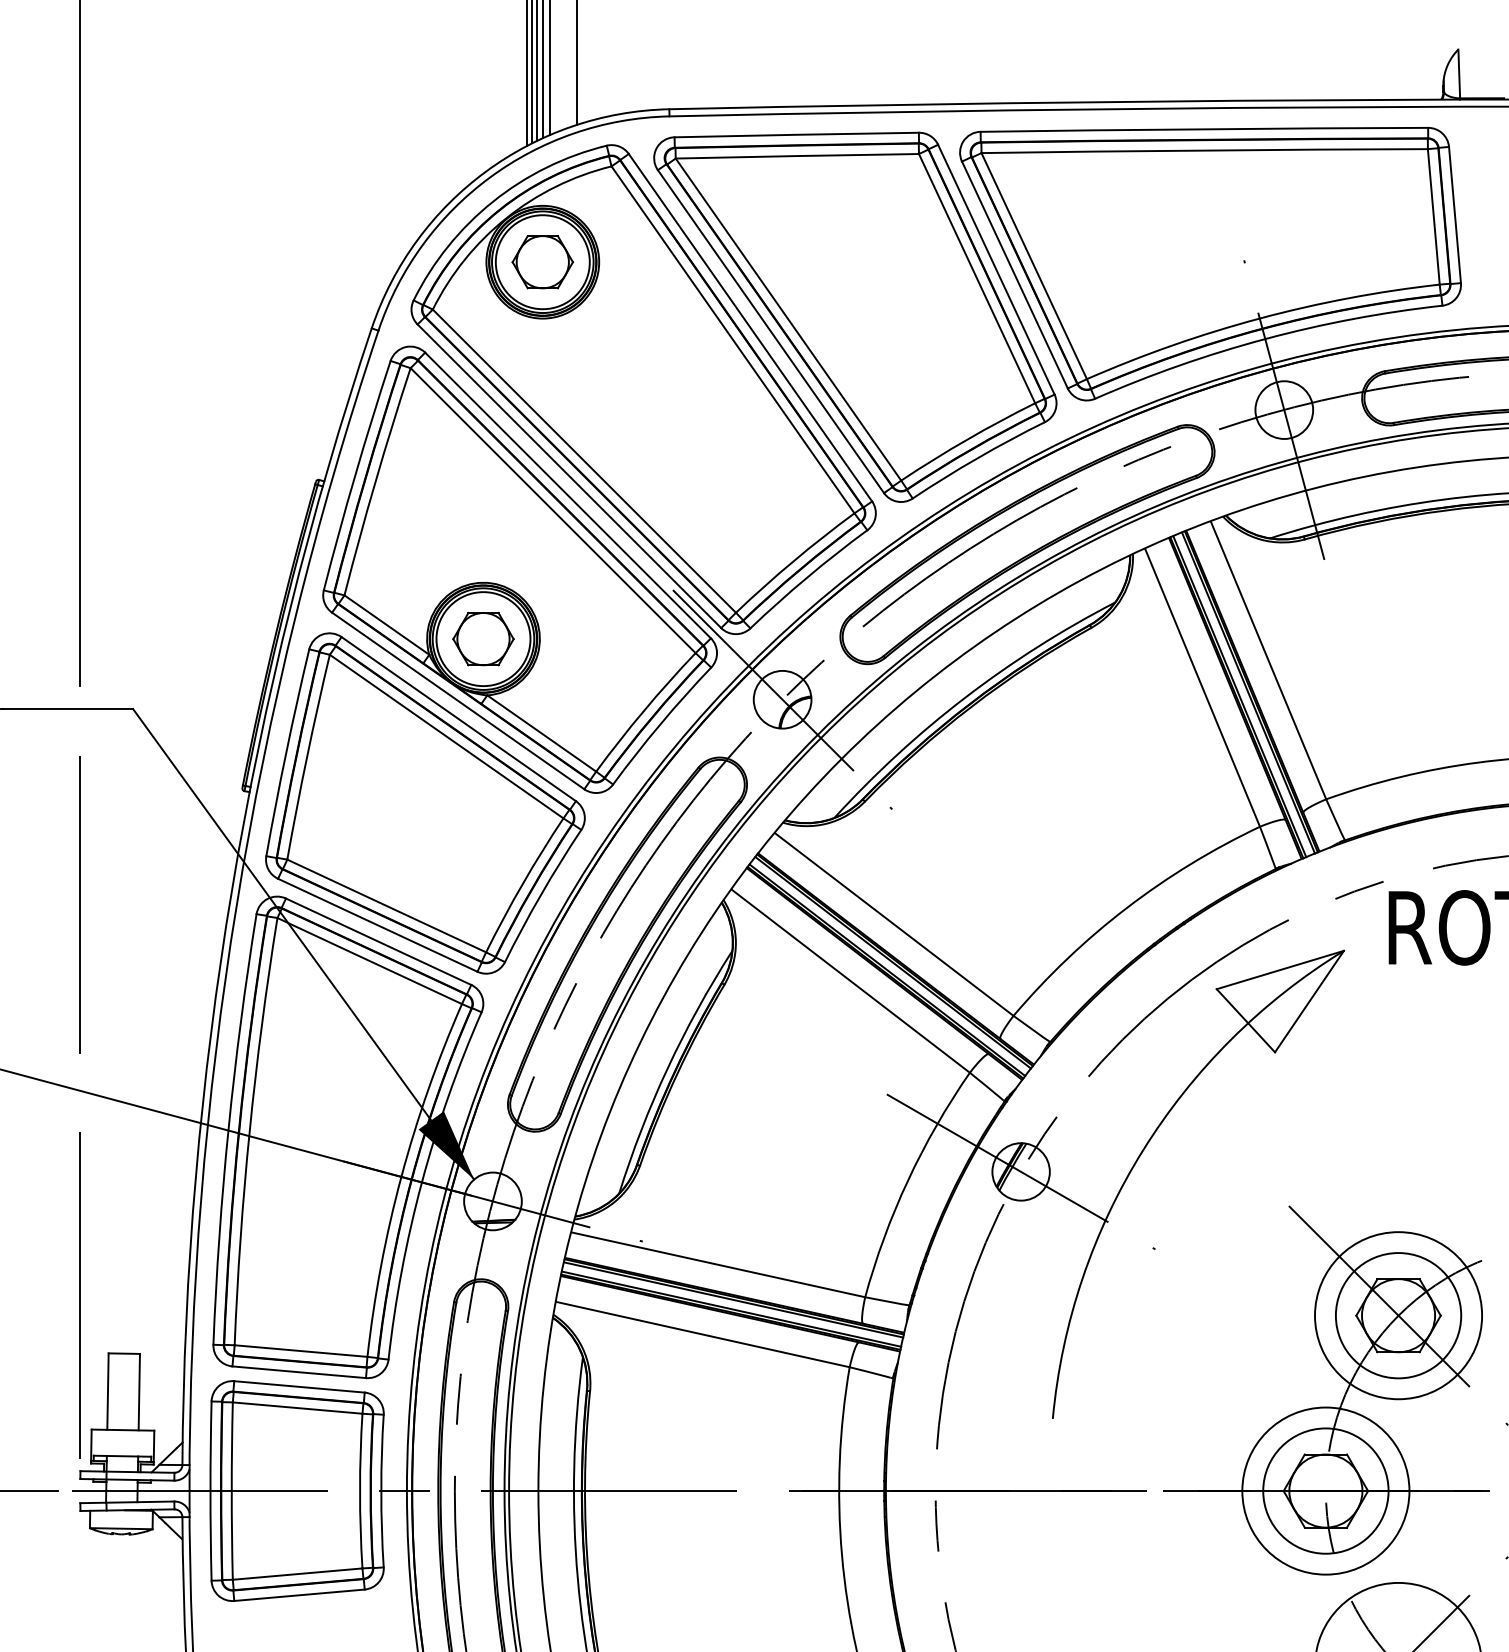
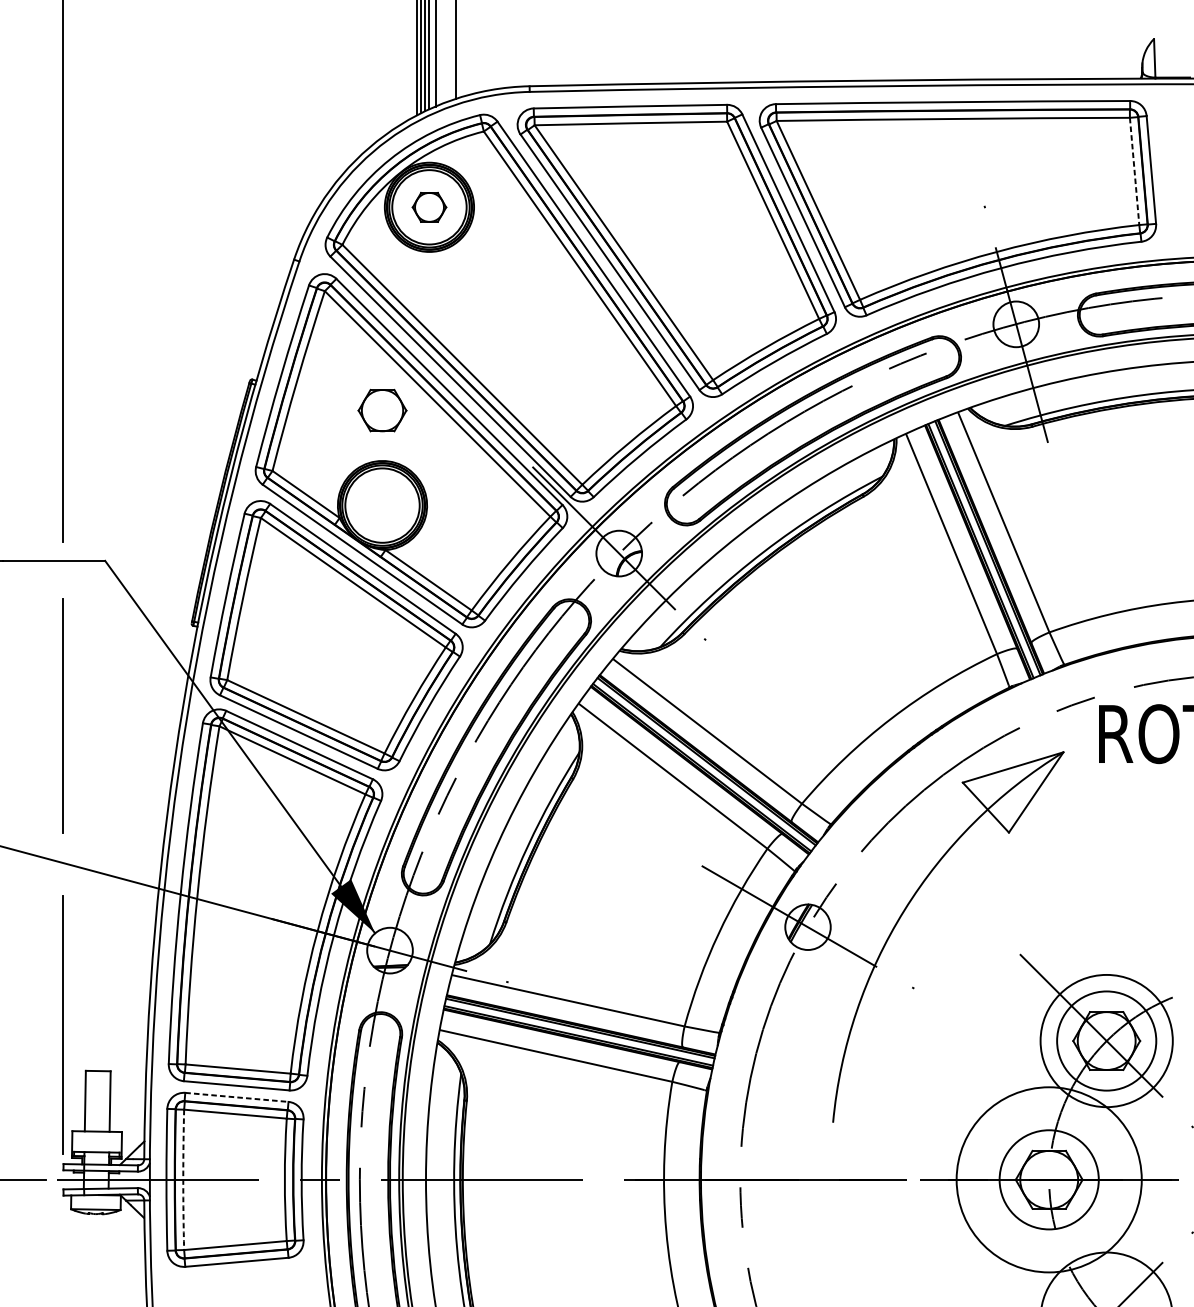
line: (1433, 216) -> (1134, 171), solid -> dashed
part: (542, 262) -> (429, 207), size x0.7
part: (483, 639) -> (382, 410), moved
line: (300, 1386) -> (237, 1097), solid -> dashed
circle: (1325, 1490) -> (1048, 1179), size x1.4
arc: (231, 1491) -> (183, 1180), solid -> dashed

